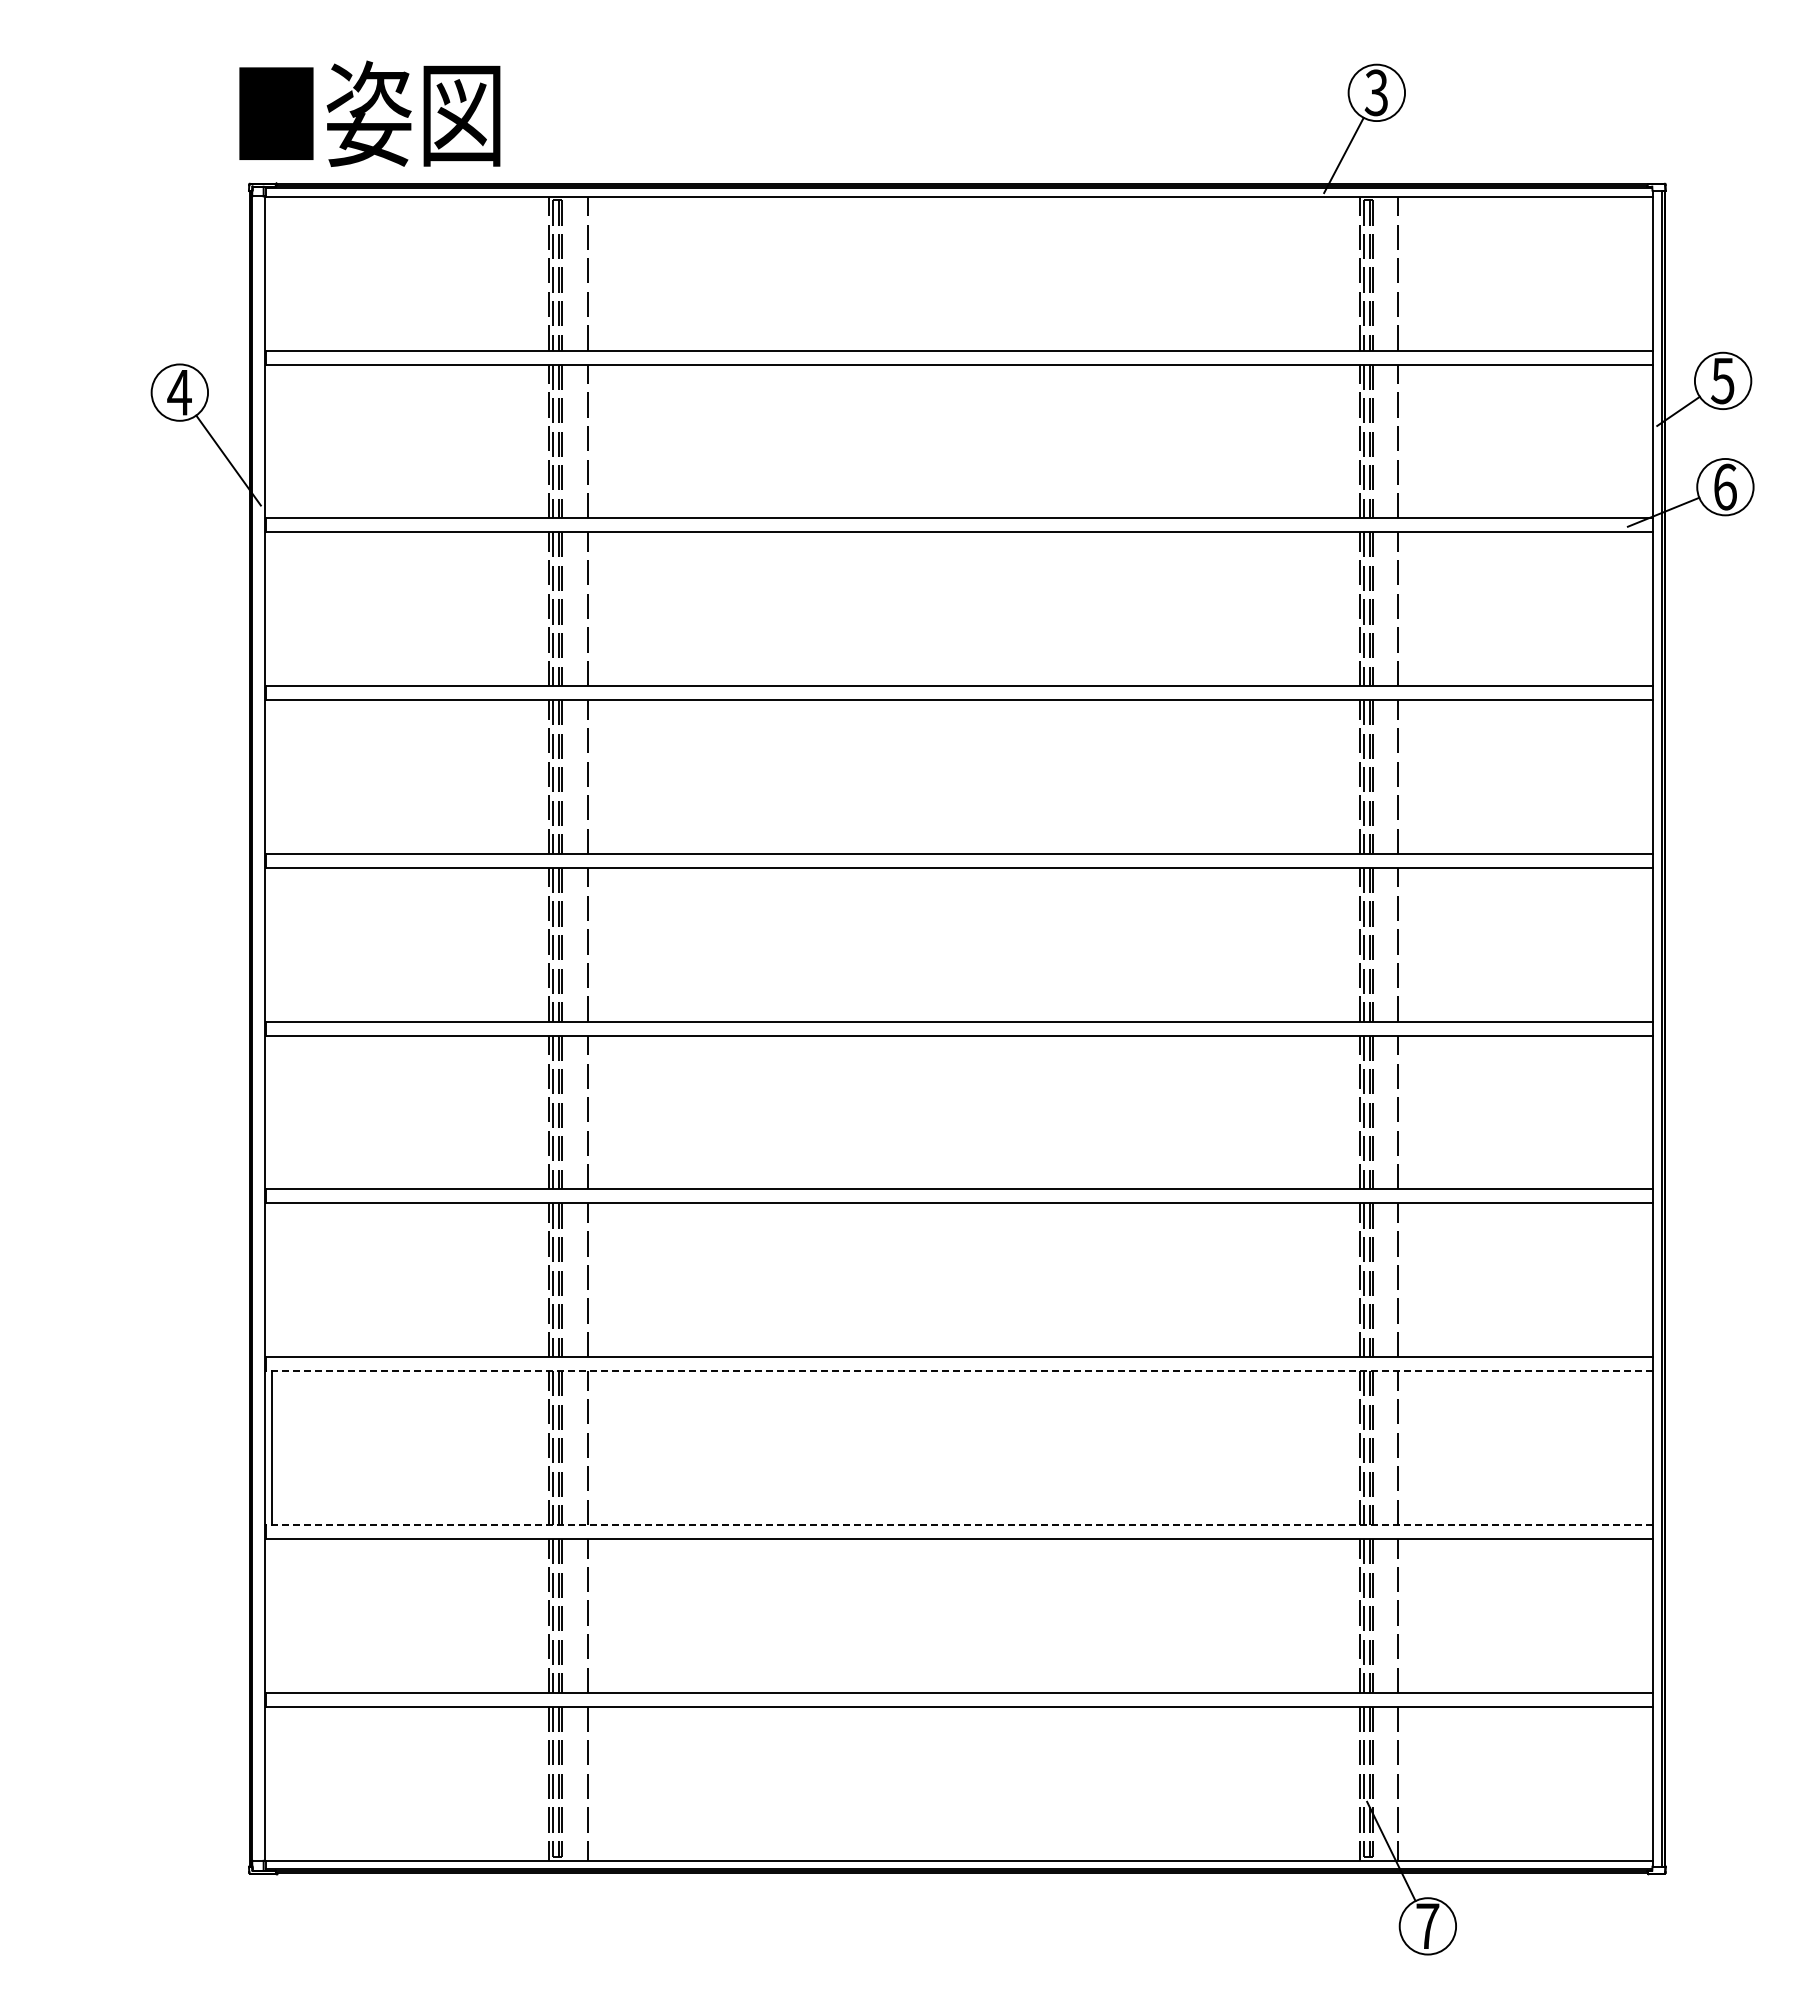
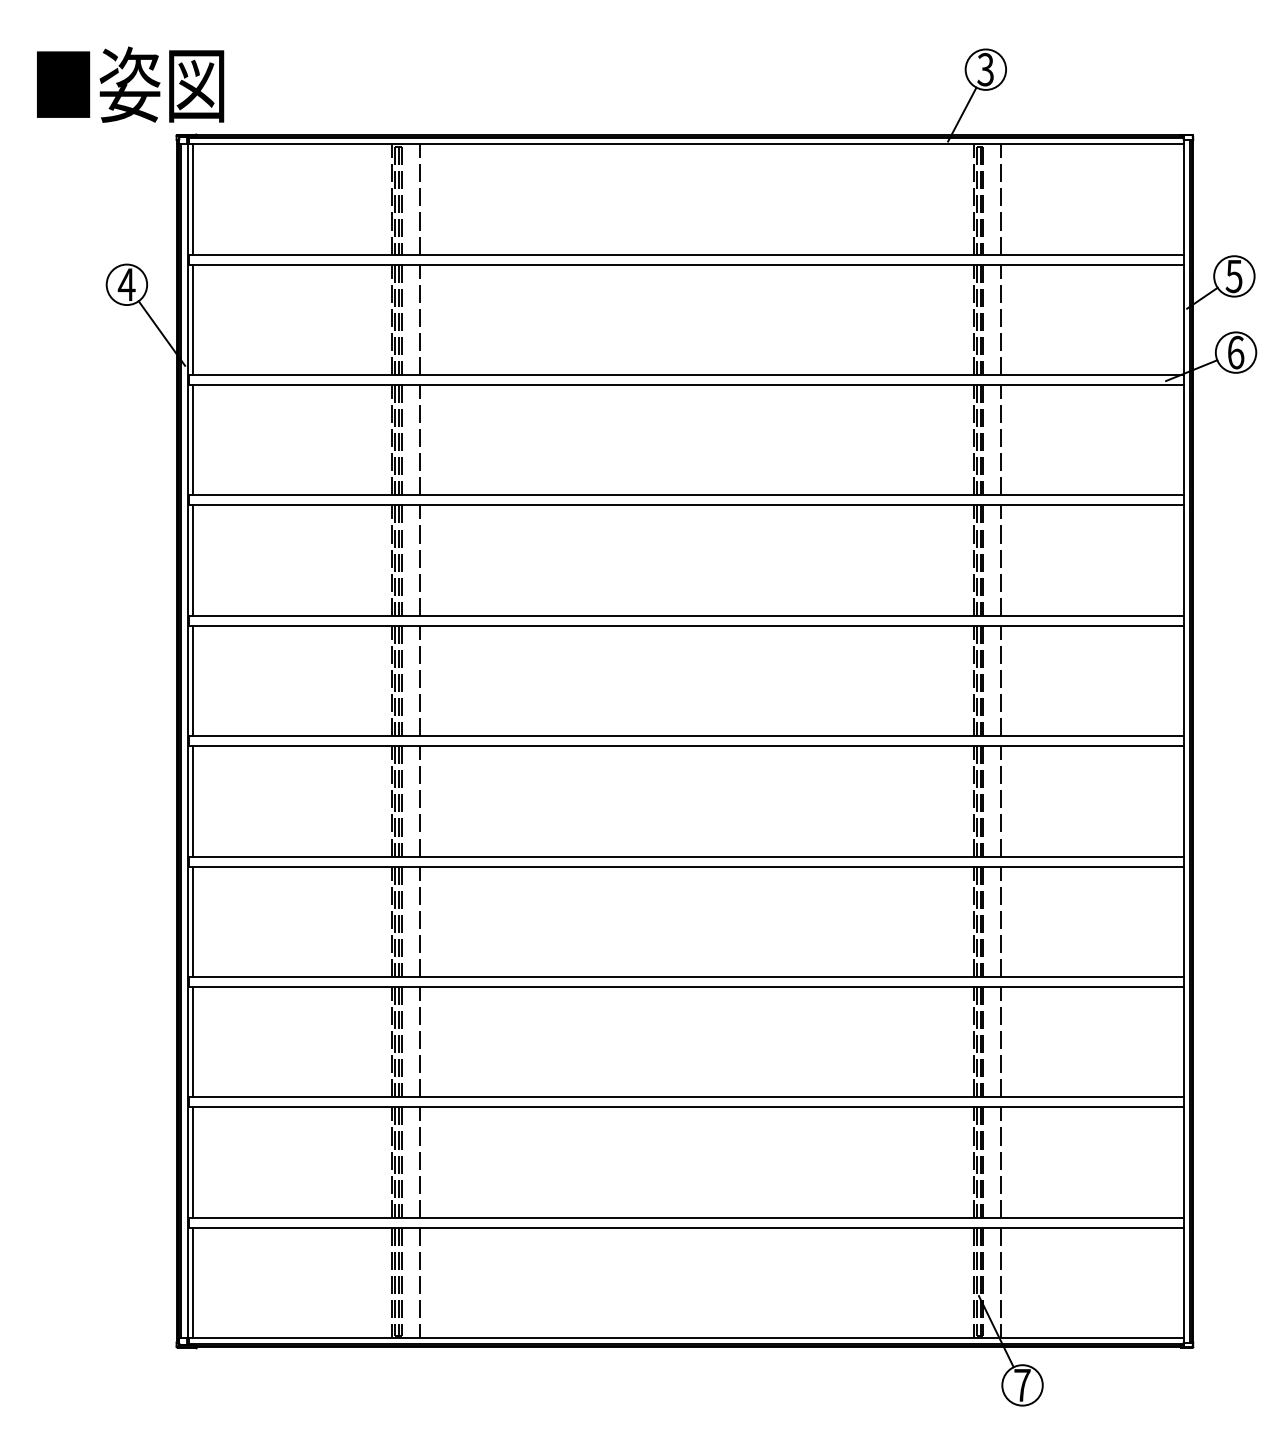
text: (369, 113) -> (130, 84), moved
line: (272, 273) -> (193, 199), added
line: (272, 441) -> (193, 319), added
line: (272, 609) -> (193, 440), added
line: (272, 776) -> (193, 560), added
line: (272, 944) -> (193, 680), added
line: (255, 1028) -> (181, 741), added
line: (272, 1112) -> (193, 801), added
line: (272, 1280) -> (193, 921), added
line: (959, 1371) -> (686, 987), dashed -> solid
line: (959, 1524) -> (686, 1097), dashed -> solid
line: (272, 1615) -> (193, 1162), added
line: (272, 1783) -> (193, 1282), added

